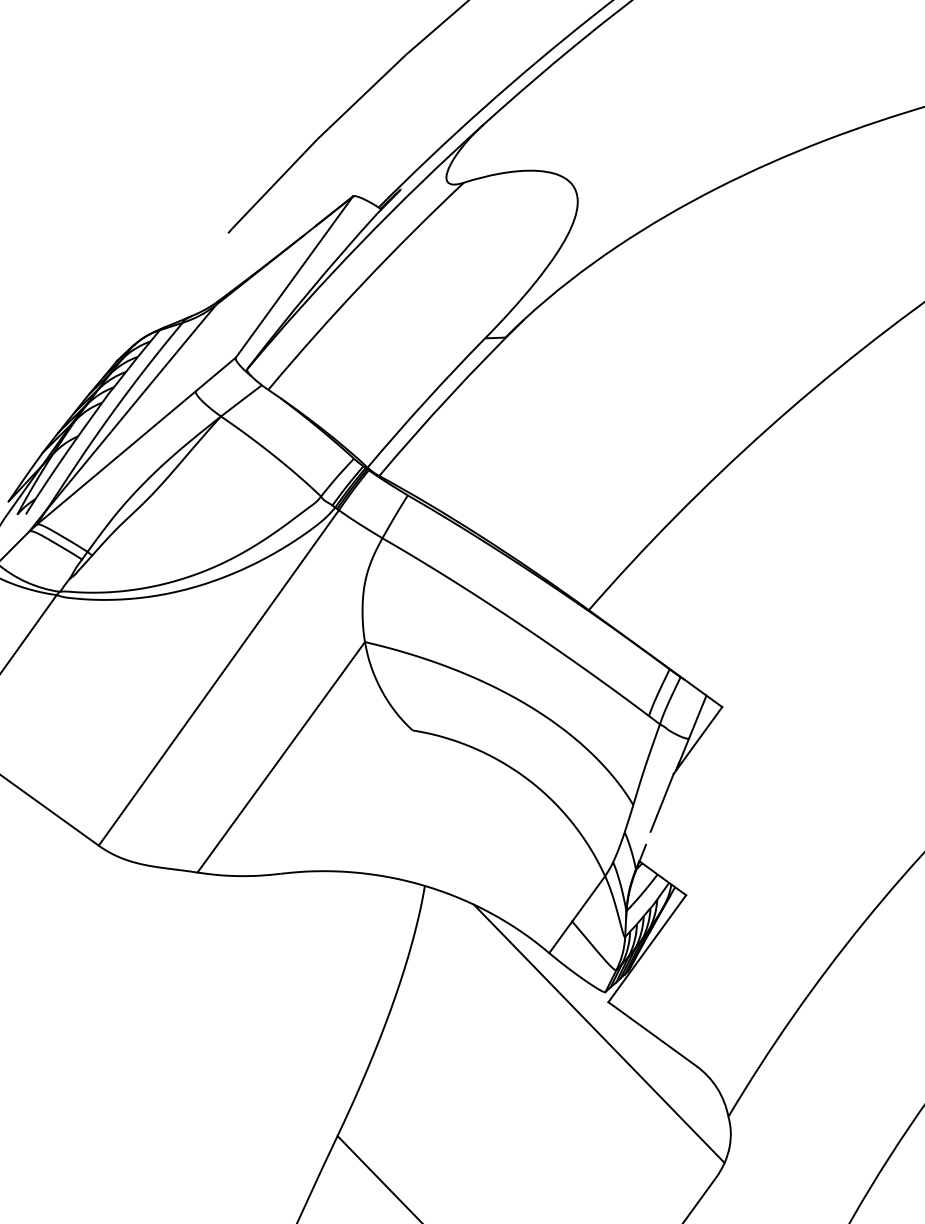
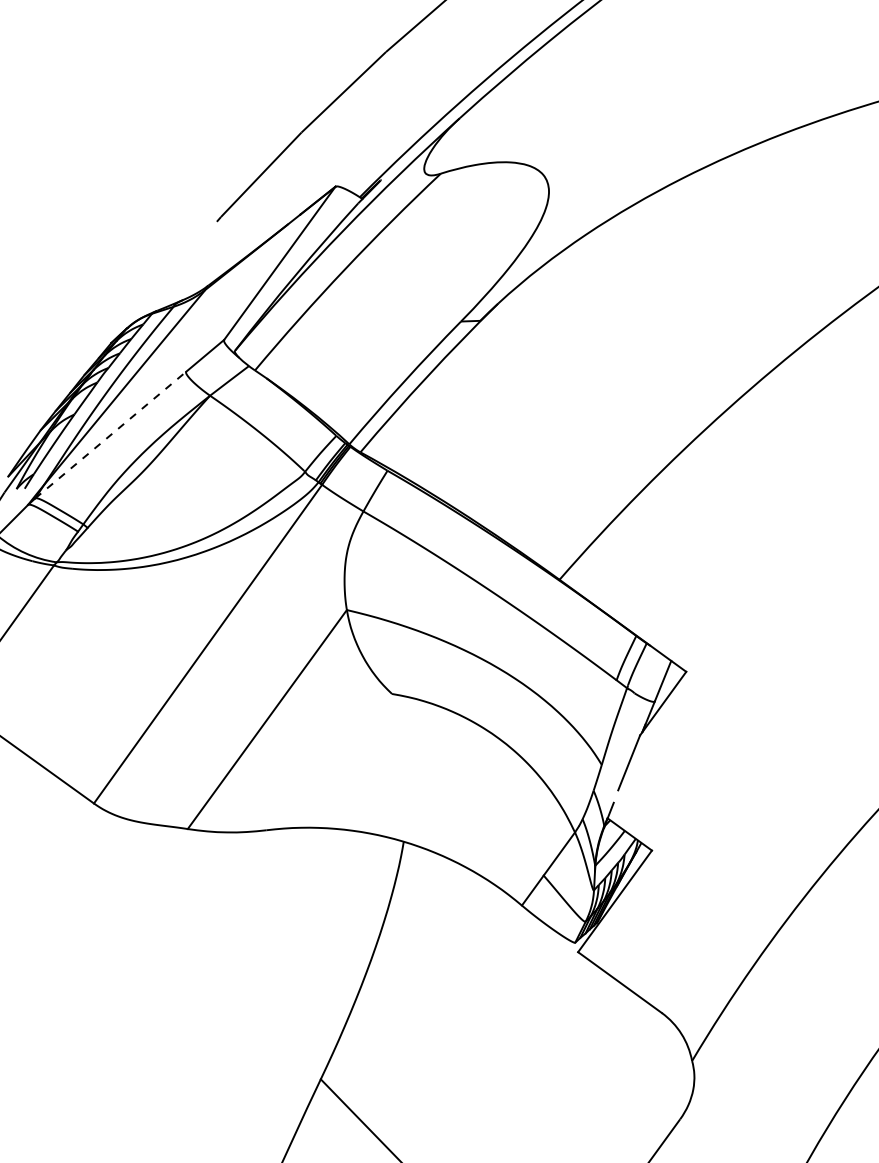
line: (116, 457) -> (110, 434), solid -> dashed
line: (598, 1033) -> (568, 981), removed

